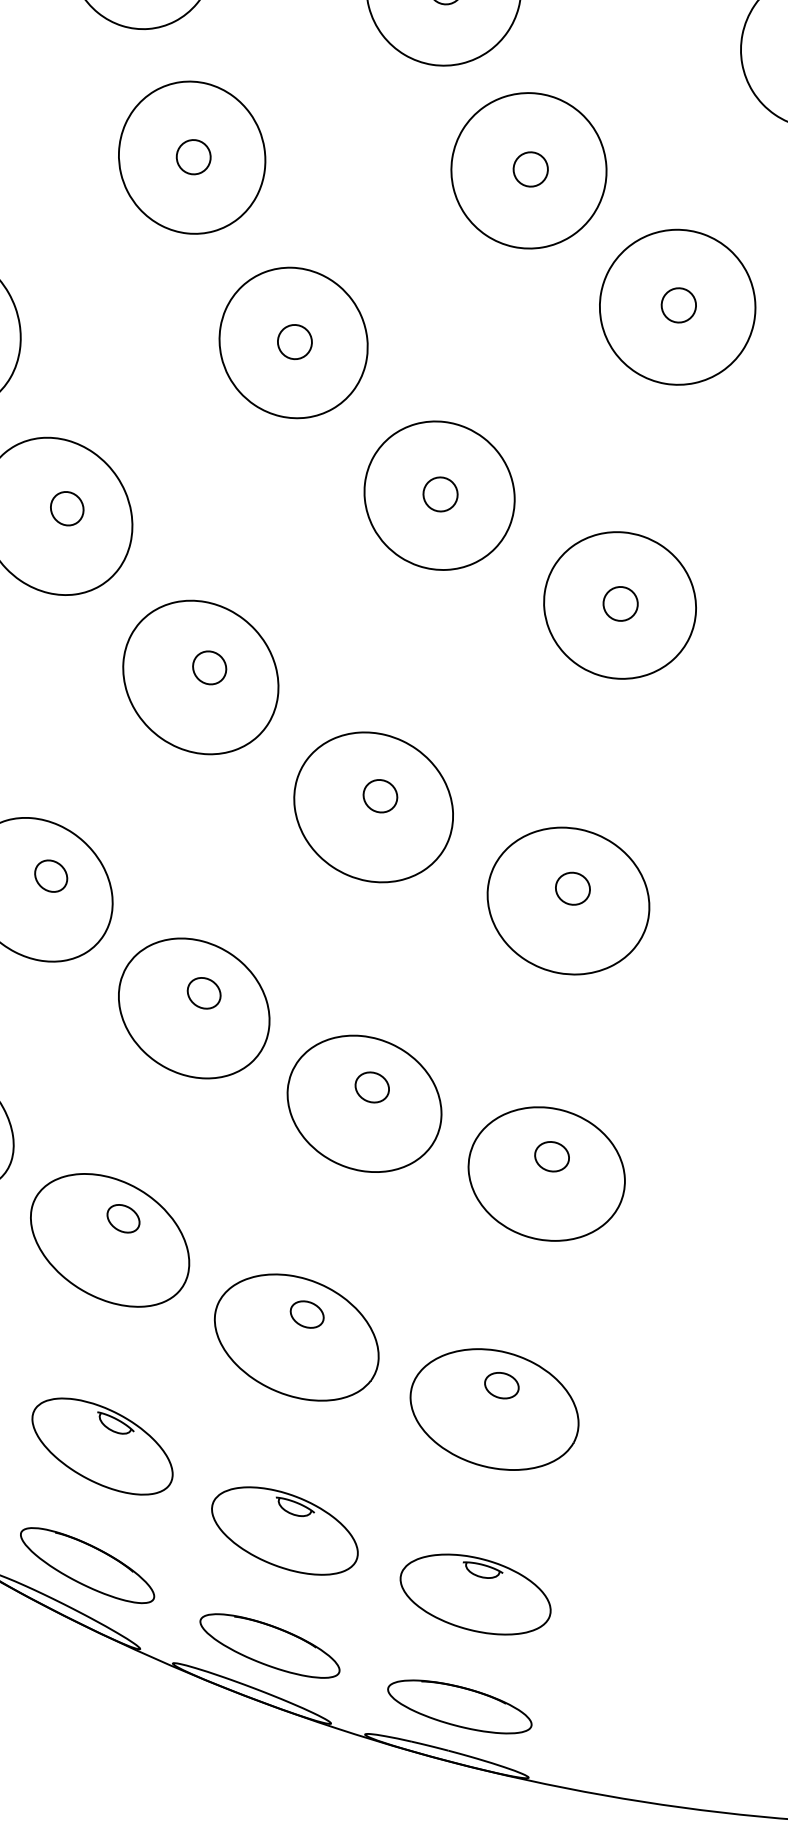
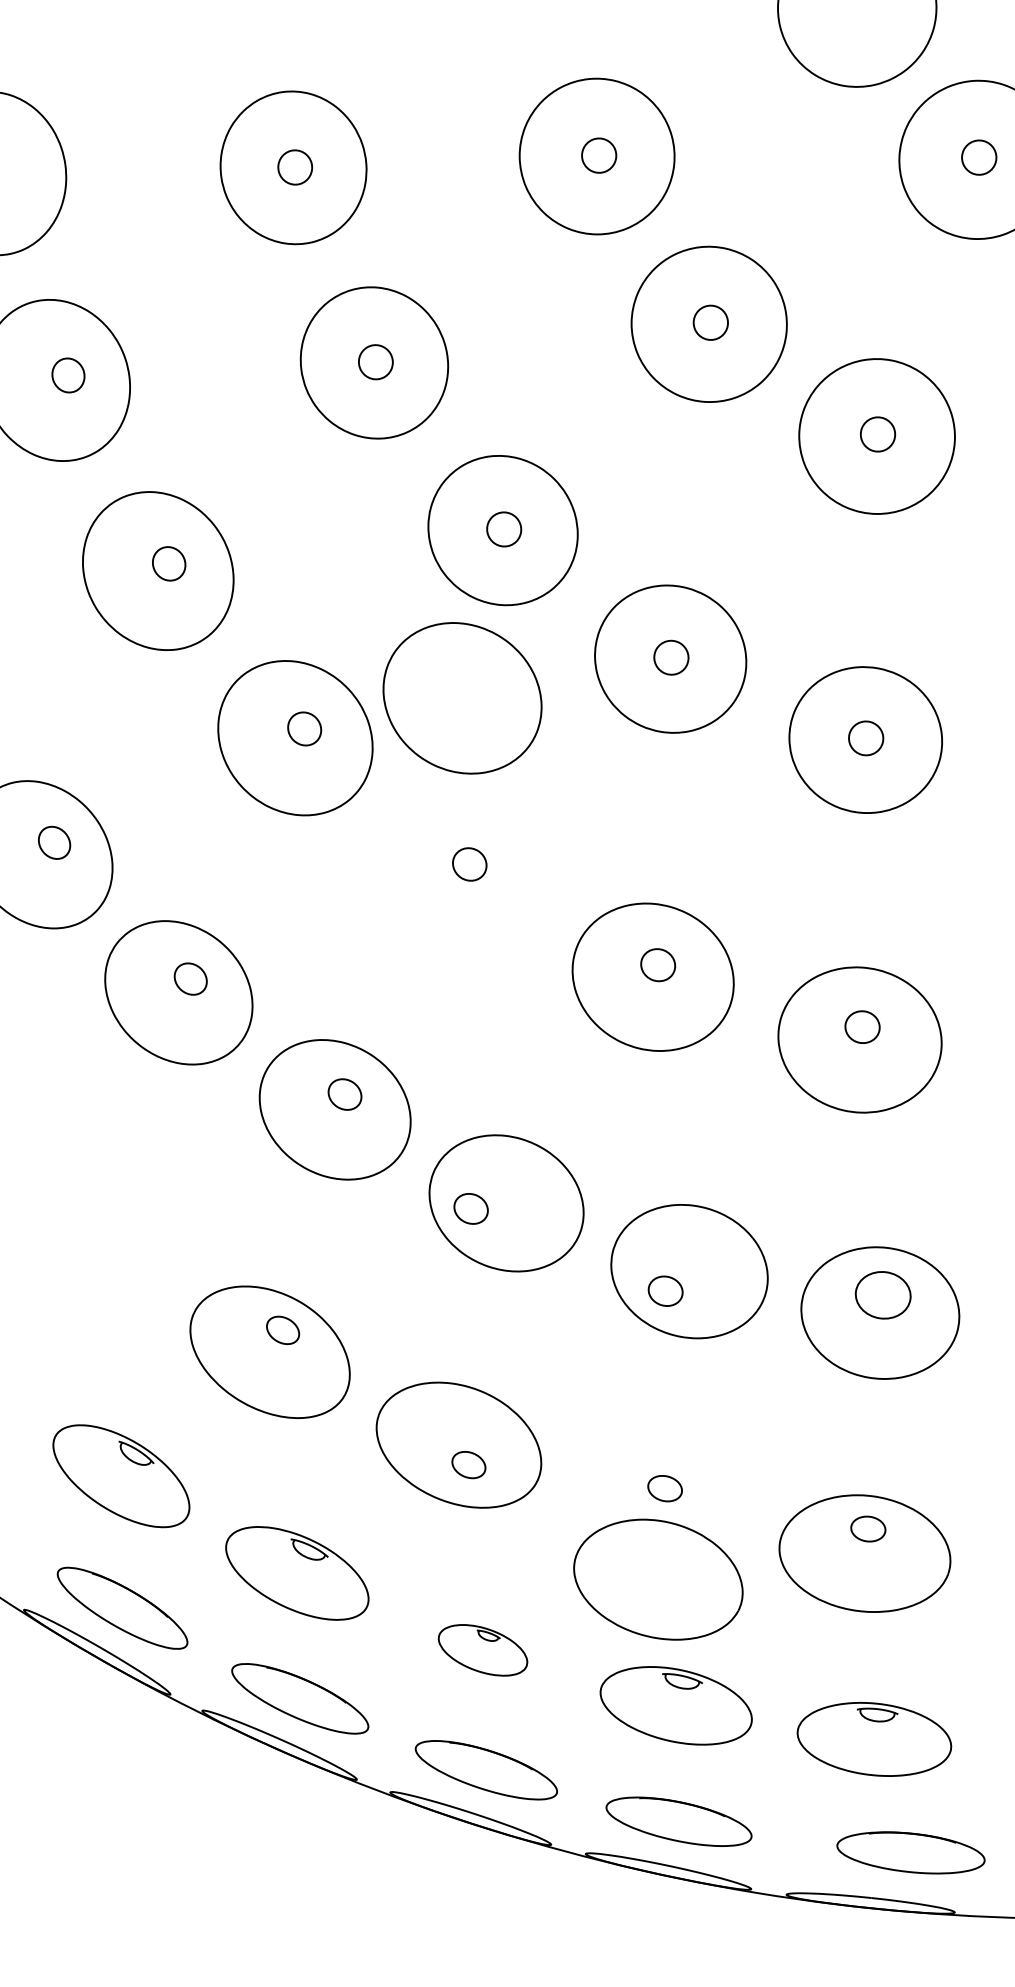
part: (200, 677) -> (462, 698), moved
part: (203, 992) -> (470, 1208), moved
part: (372, 1086) -> (665, 1290), moved
part: (551, 1155) -> (882, 1294), size x1.6
part: (123, 1219) -> (468, 1465), moved
part: (297, 1337) -> (658, 1579), moved
part: (101, 1446) -> (482, 1650), size x0.6
part: (459, 1706) -> (910, 1852), moved

